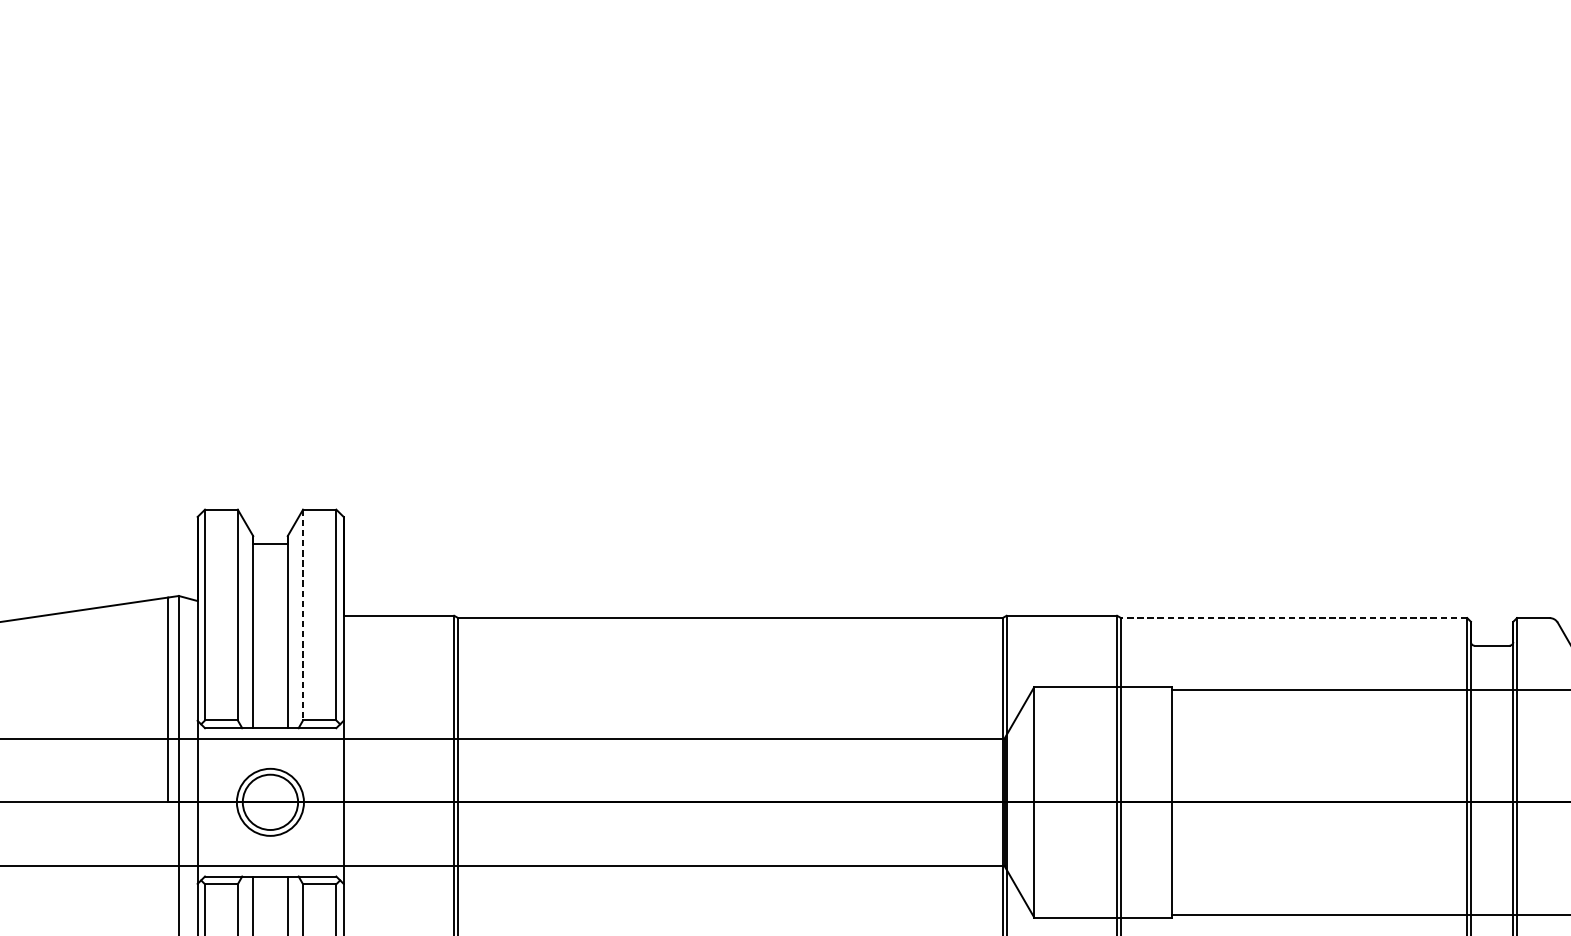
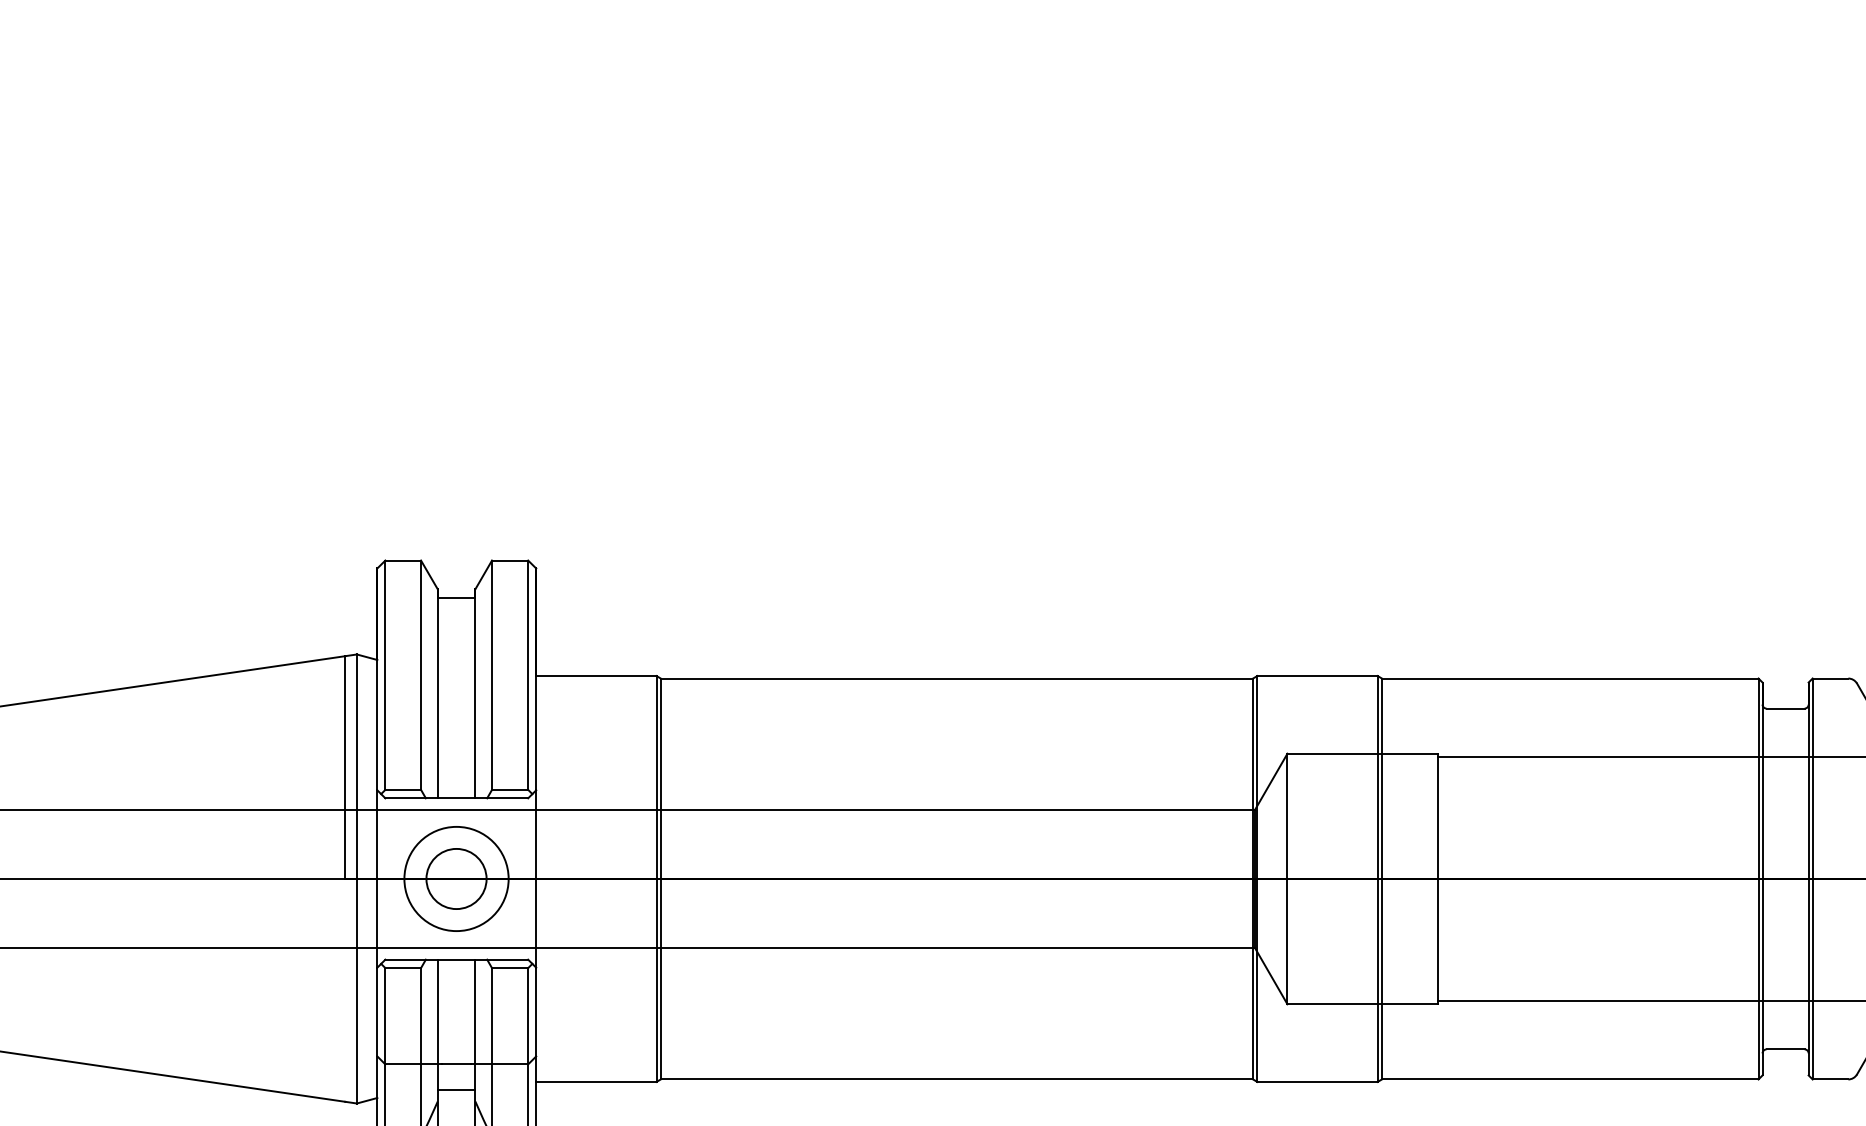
line: (303, 615) -> (492, 675), dashed -> solid
line: (1293, 618) -> (1569, 678), dashed -> solid
circle: (270, 801) -> (456, 878), size x1.43

